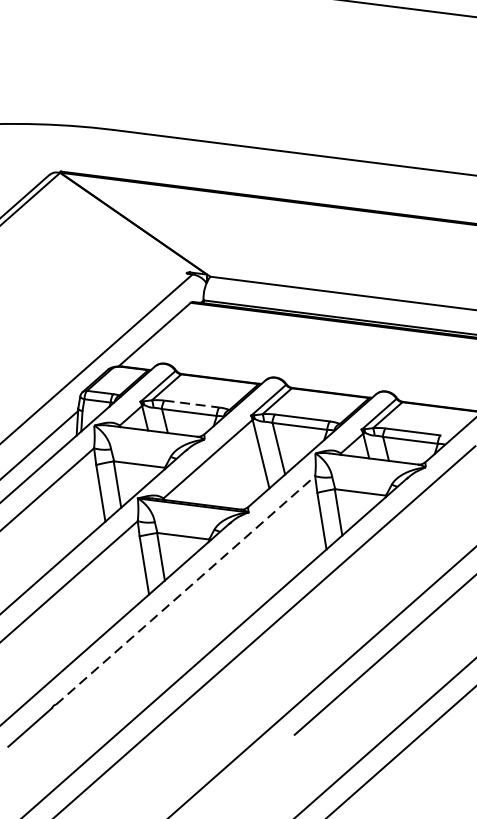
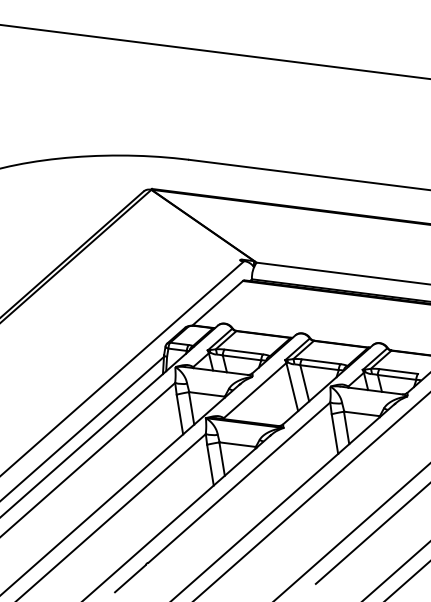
line: (192, 404) -> (244, 352), dashed -> solid
line: (185, 590) -> (239, 482), dashed -> solid

